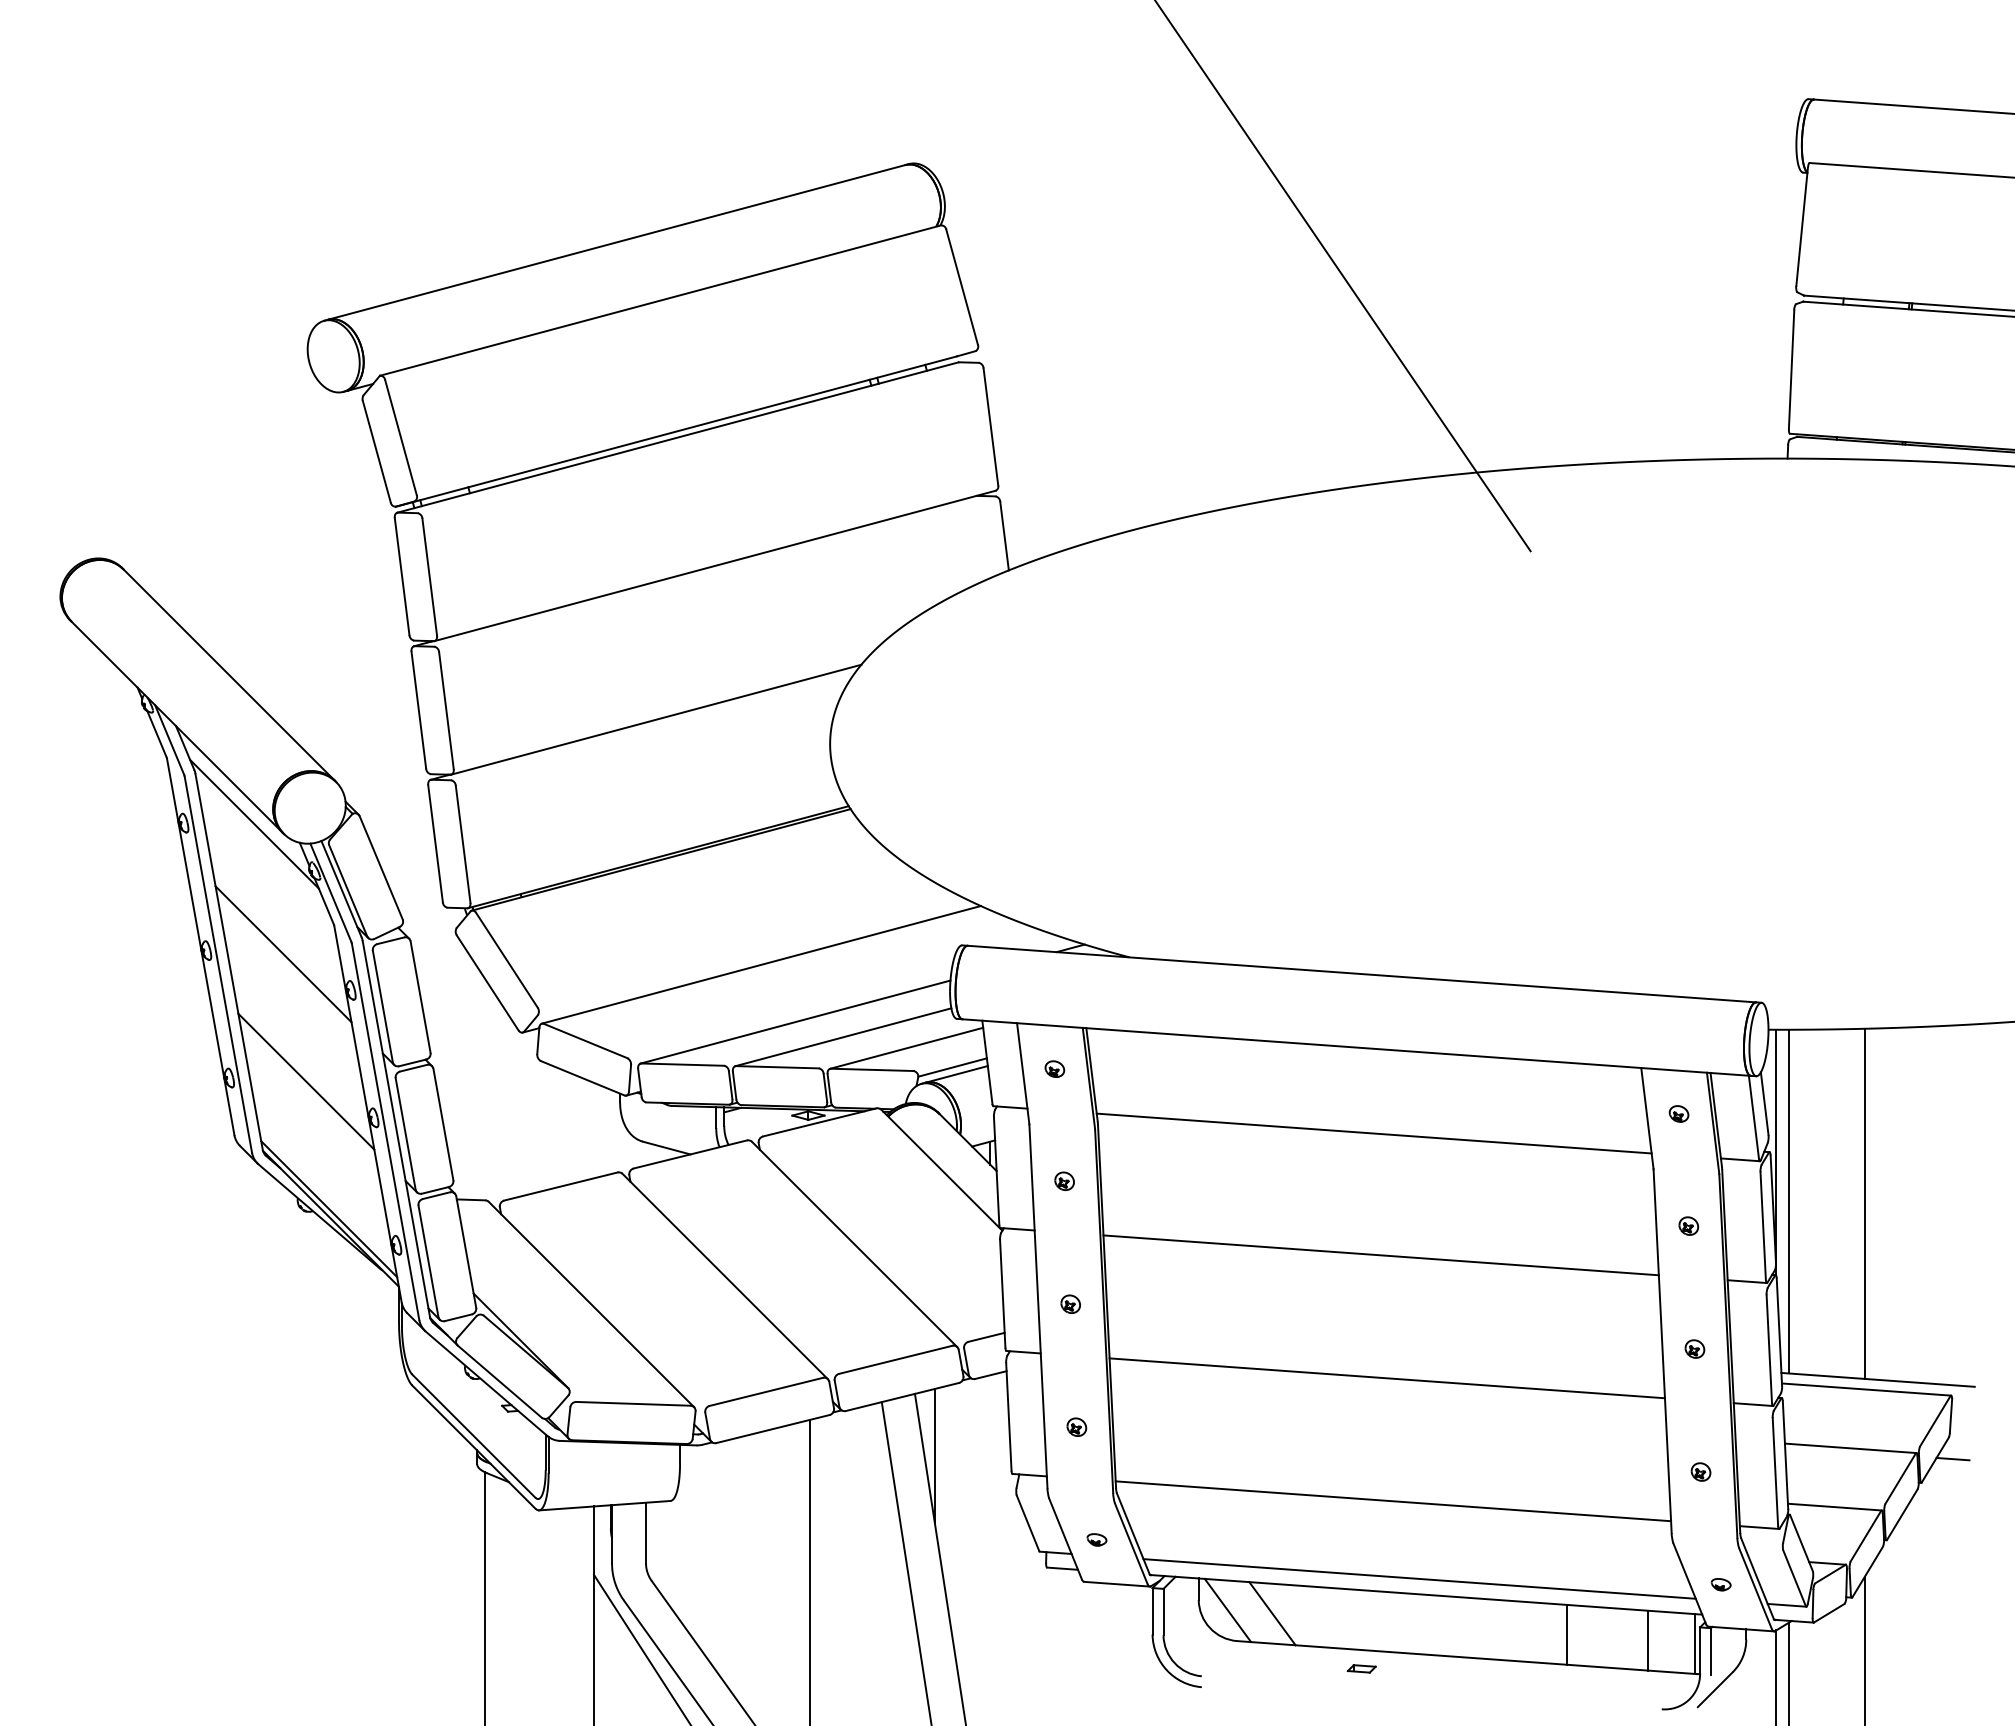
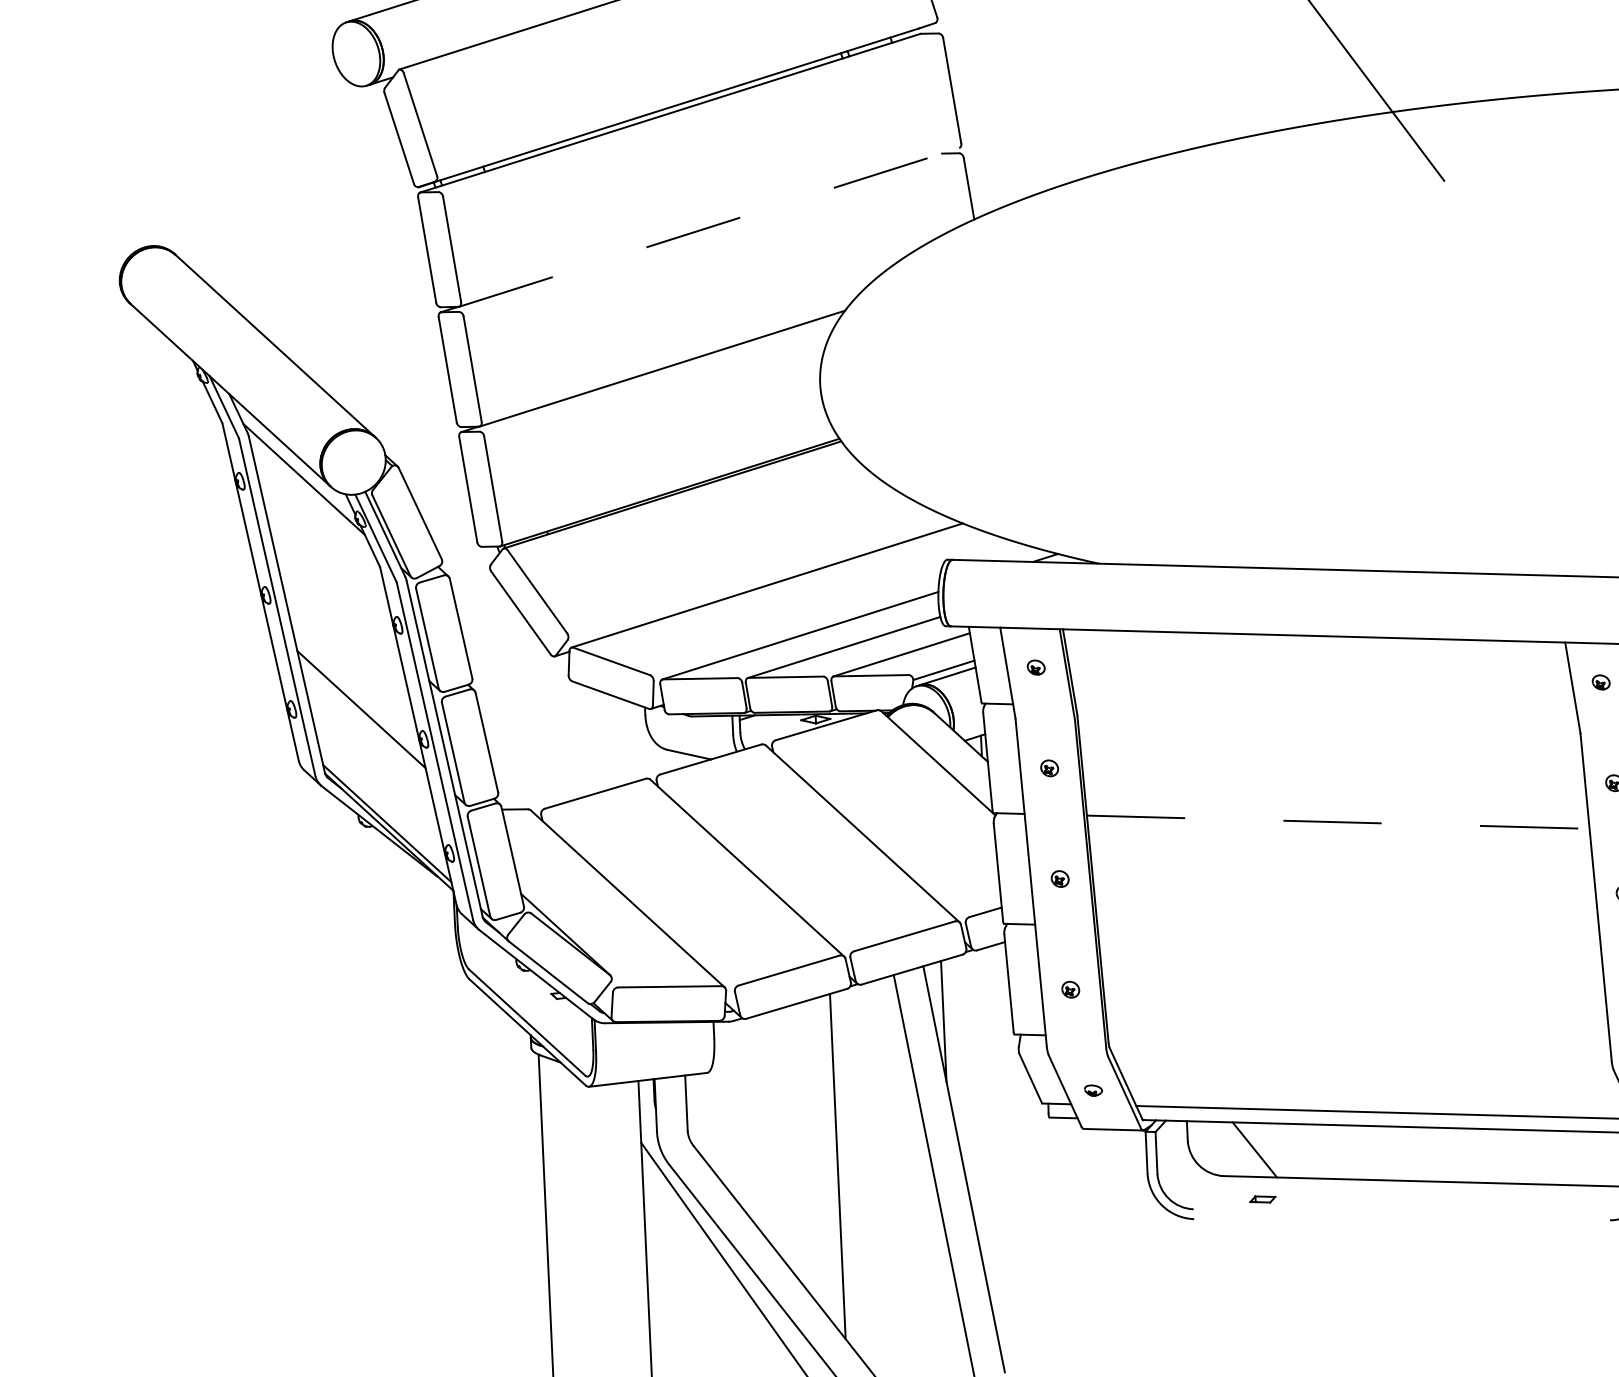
line: (715, 565) -> (709, 227), solid -> dashed
line: (283, 954) -> (335, 595), removed
line: (1373, 1133) -> (1326, 712), removed
line: (1381, 1255) -> (1338, 822), solid -> dashed
line: (1386, 1378) -> (1348, 933), removed
line: (1393, 1501) -> (1359, 1043), removed
line: (1227, 1610) -> (1214, 1148), removed
line: (1566, 1634) -> (1520, 1156), removed
line: (1647, 1640) -> (1594, 1158), removed
part: (1361, 1668) -> (1262, 1199), moved

